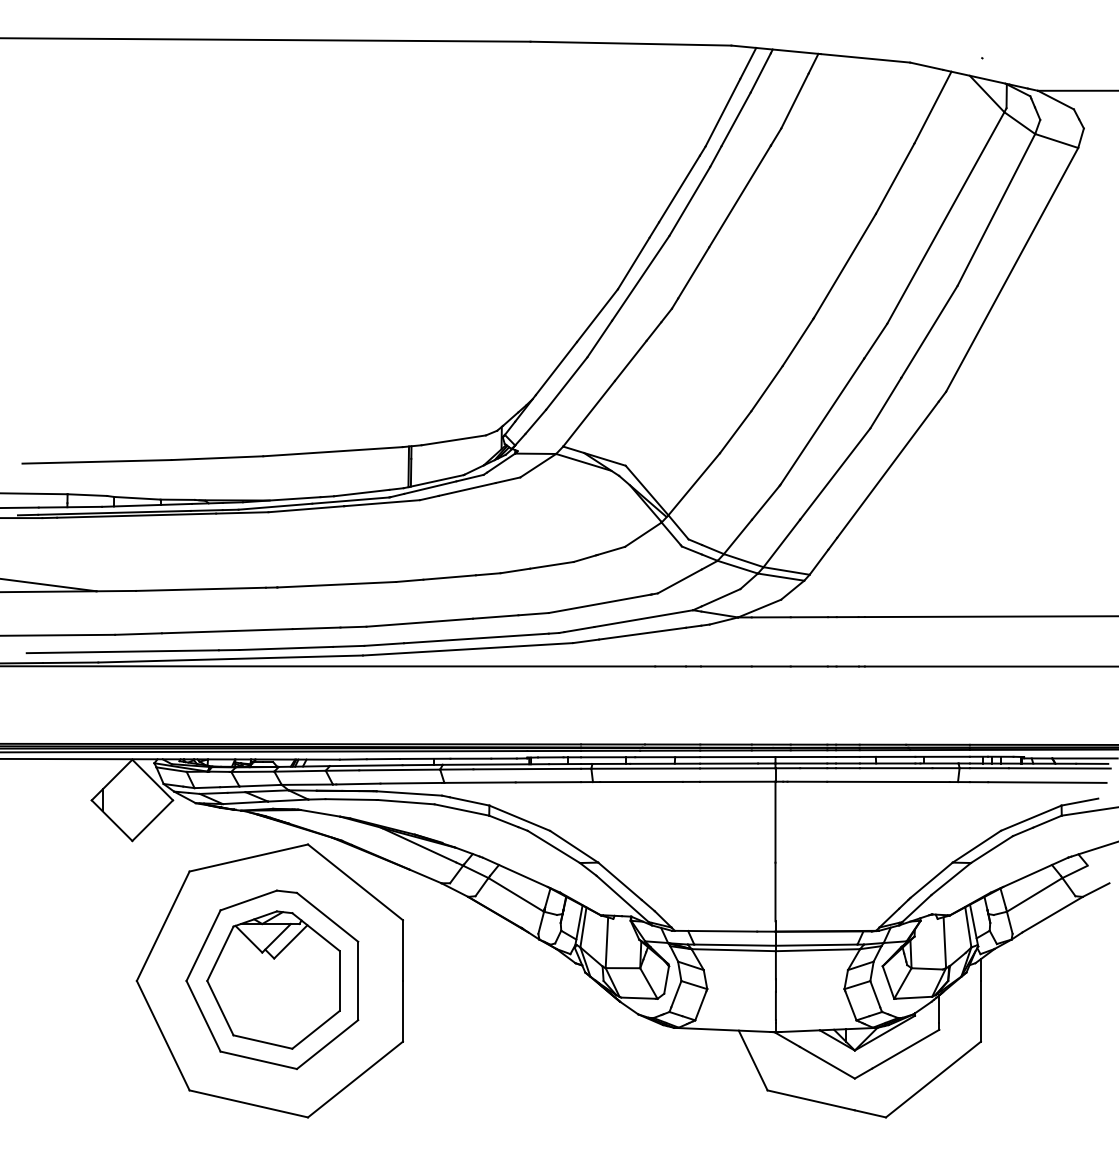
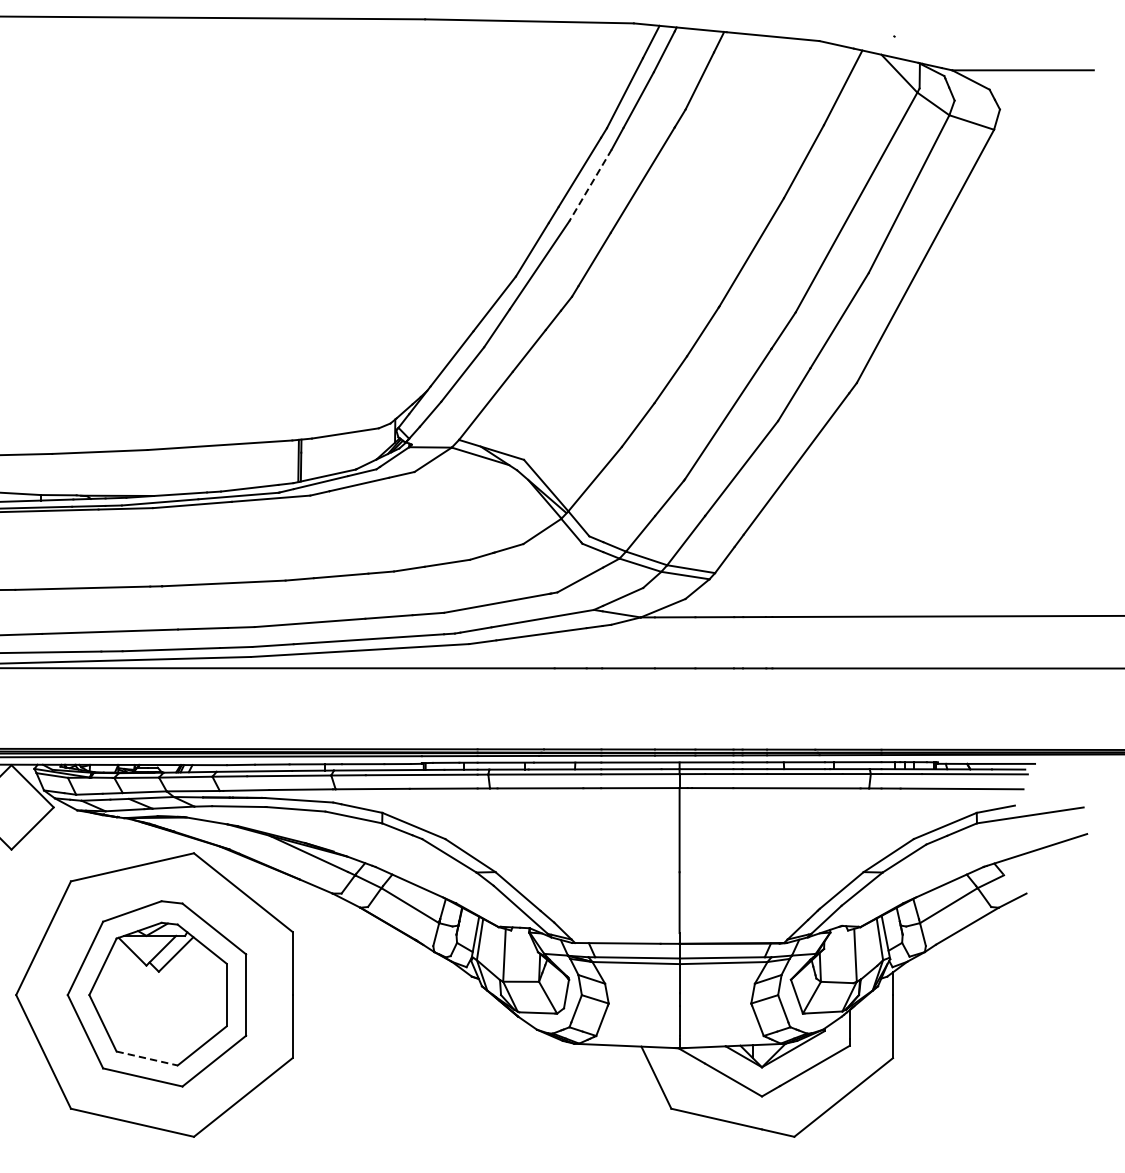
line: (689, 201) -> (590, 185), solid -> dashed
line: (263, 1042) -> (147, 1058), solid -> dashed

